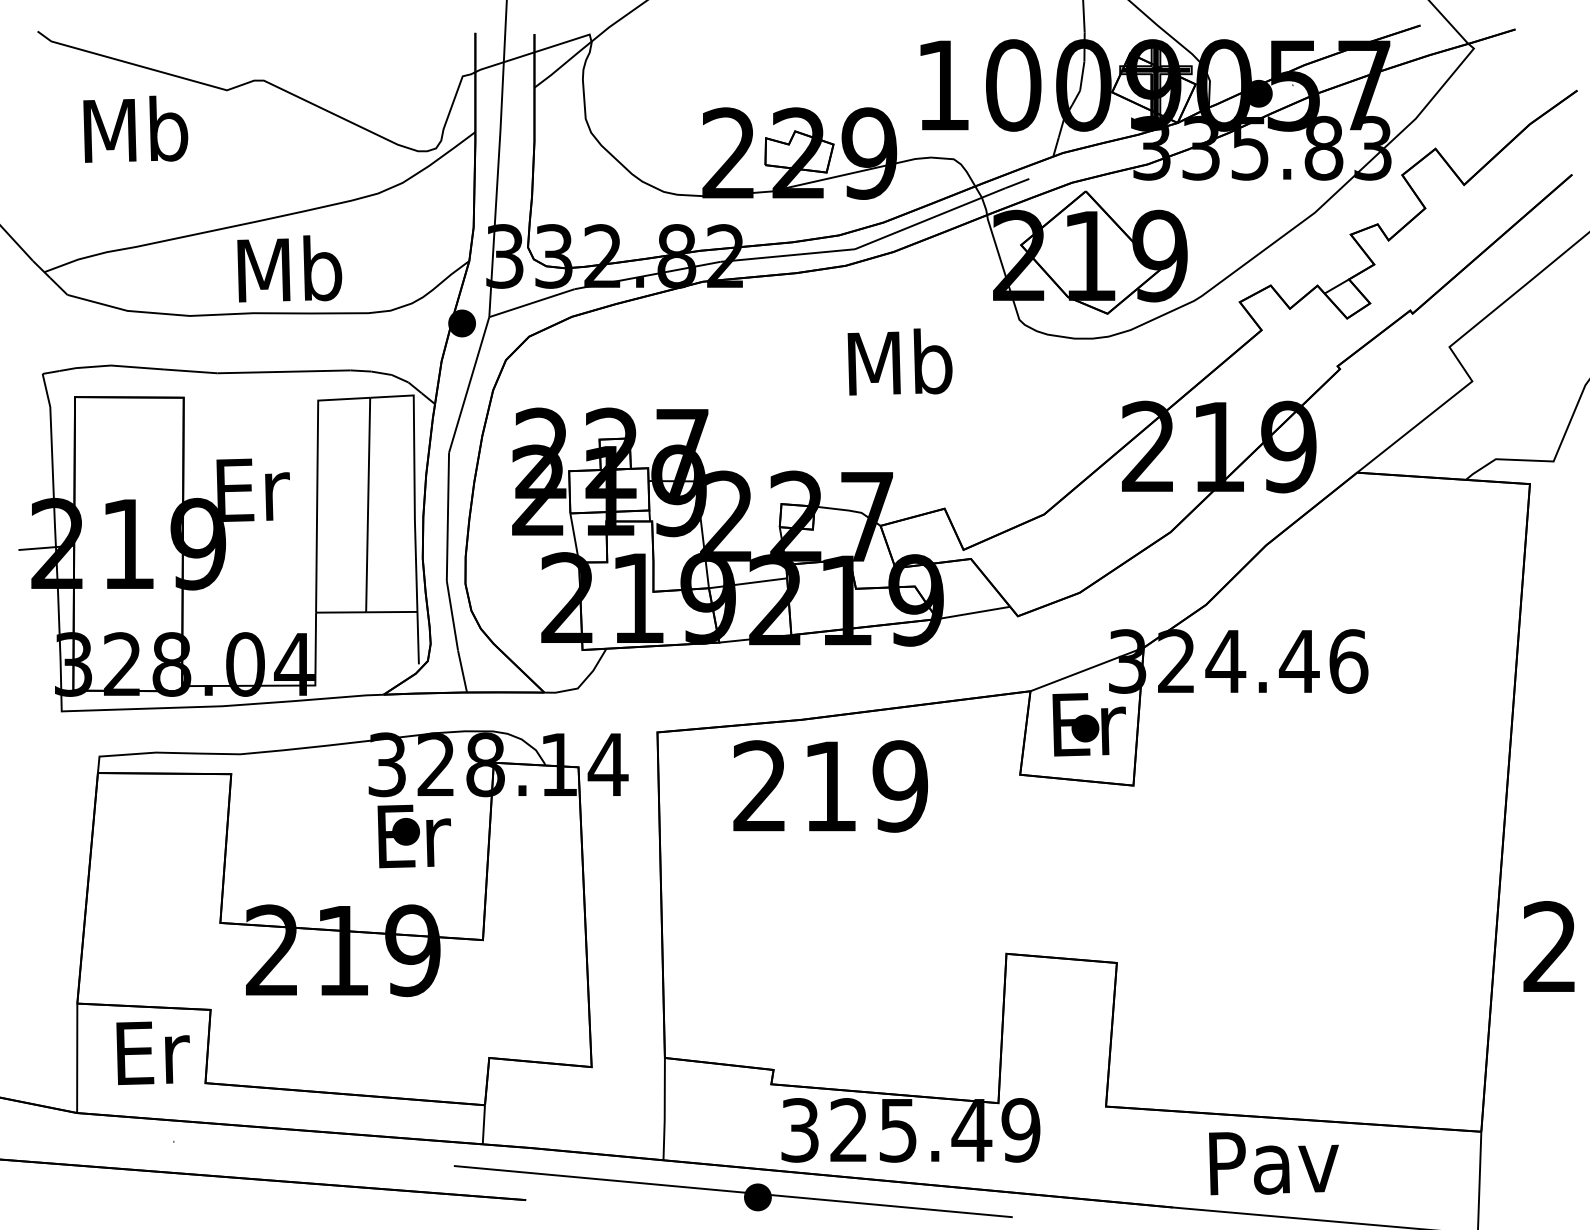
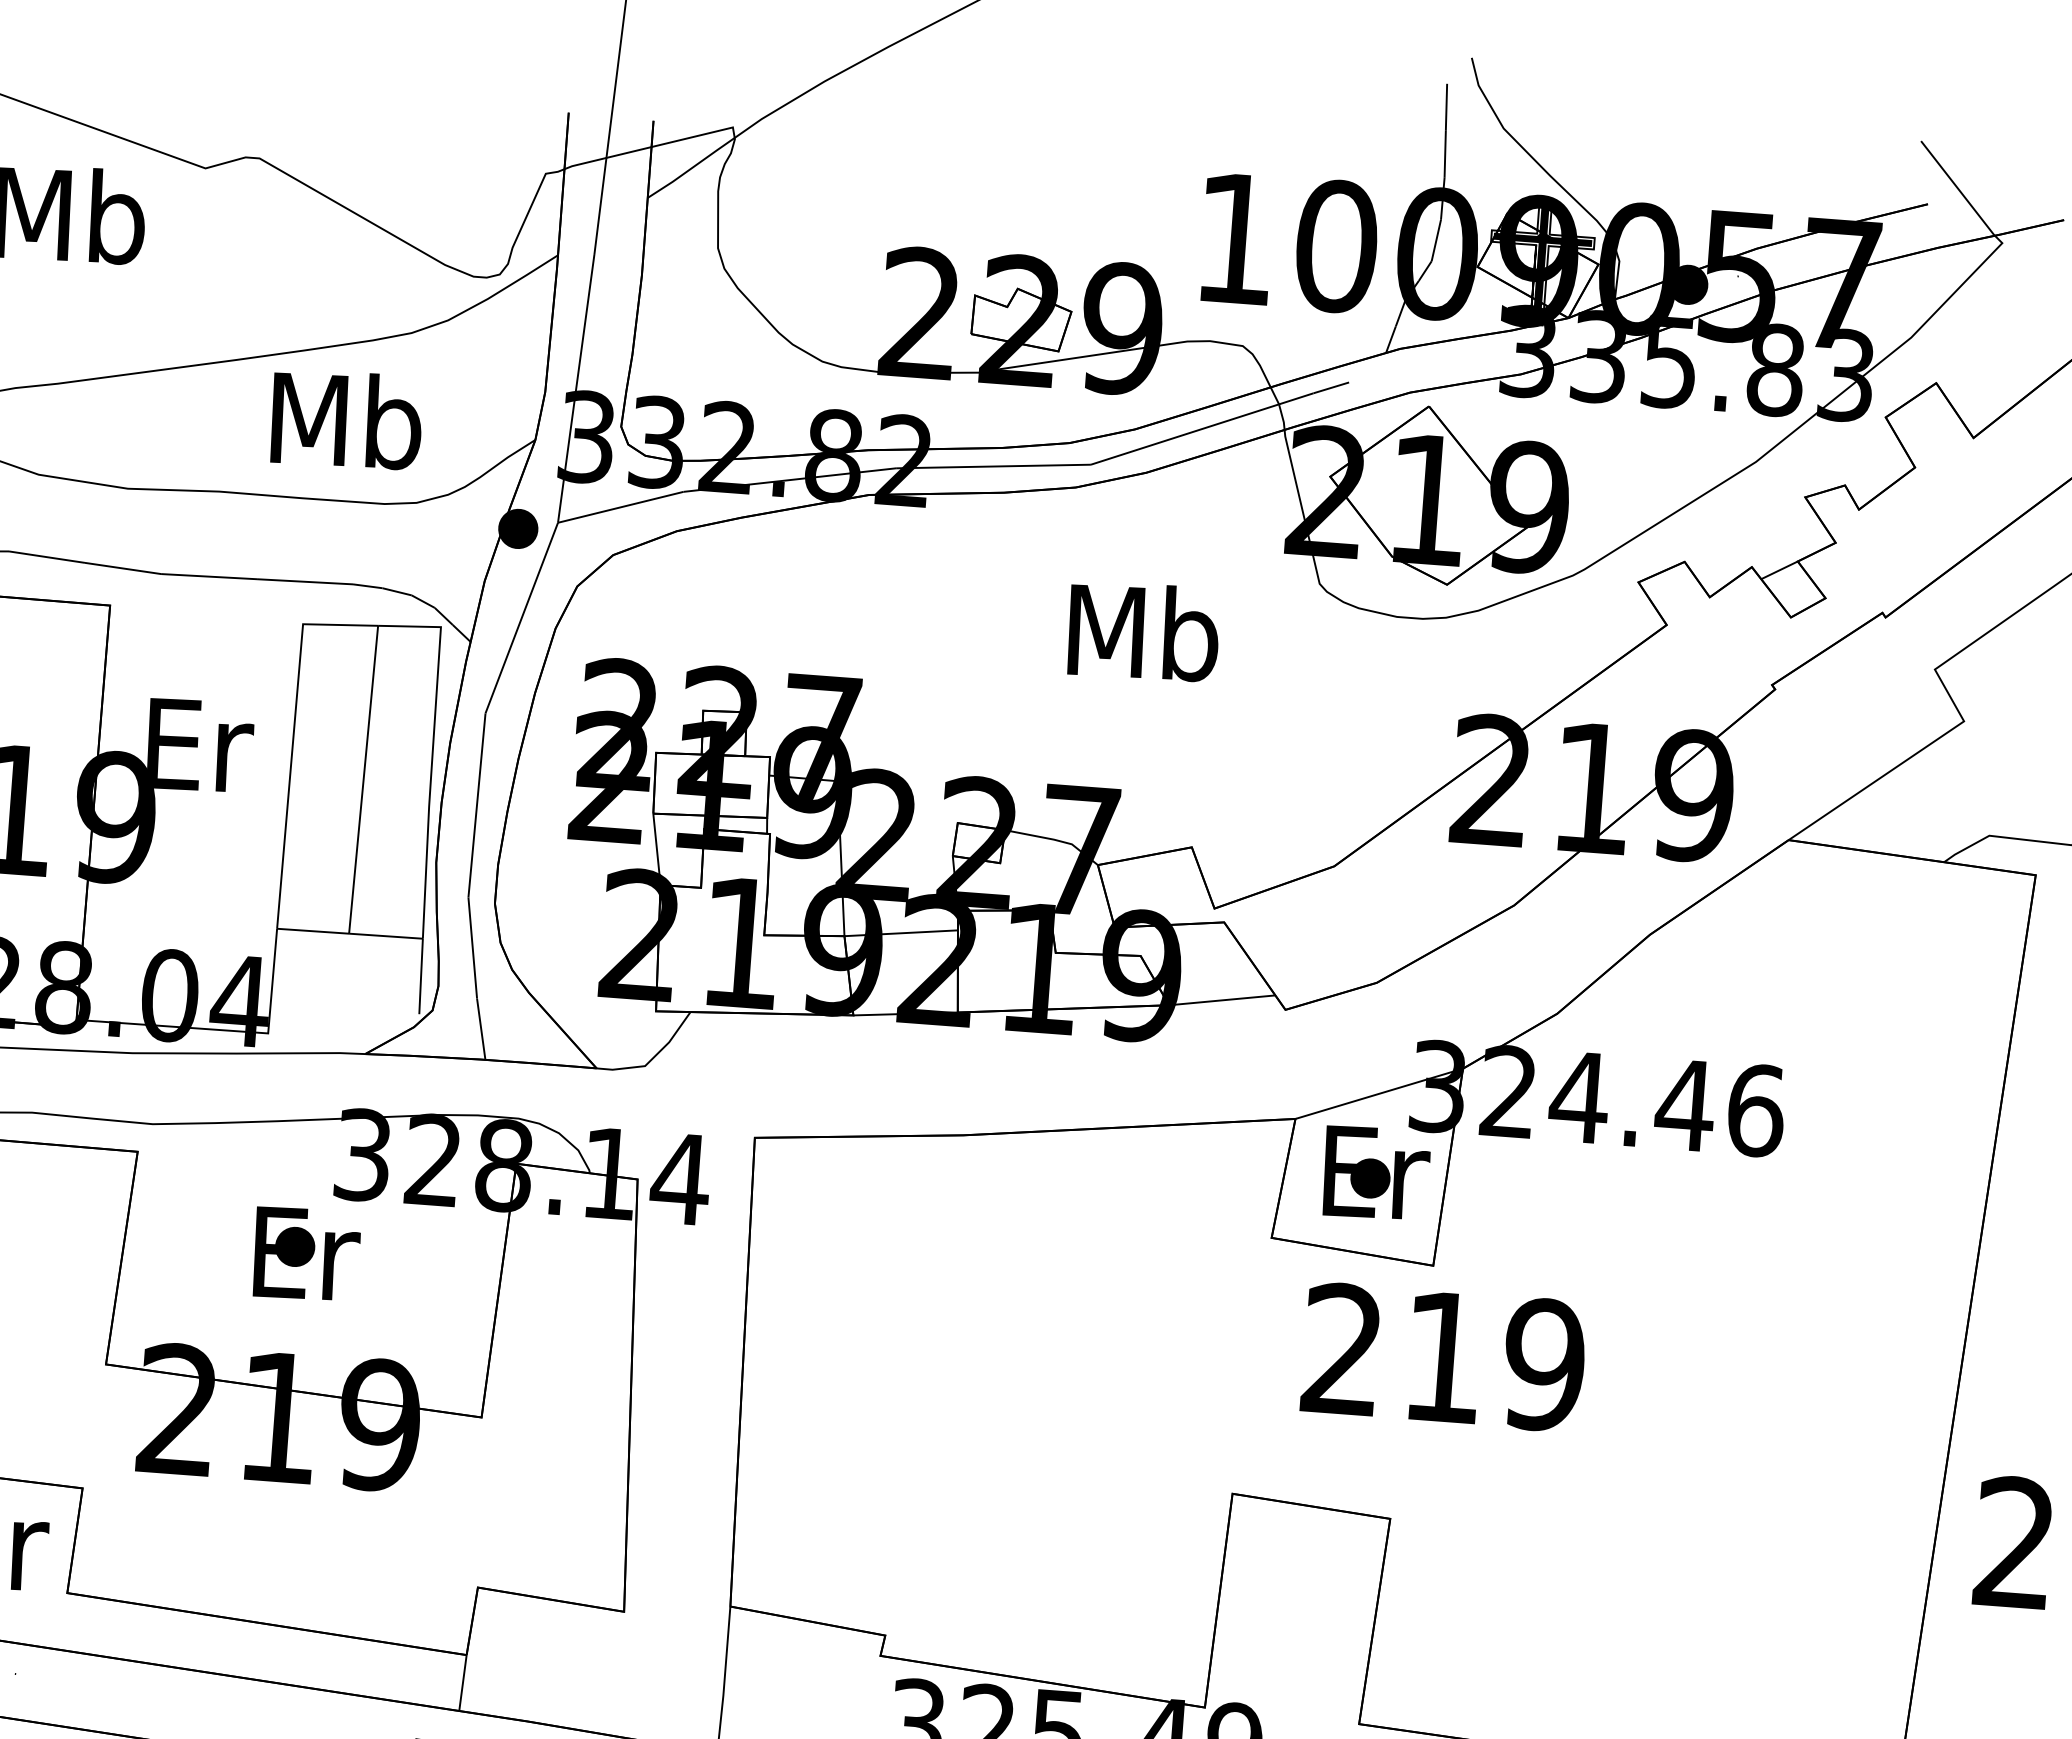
text: (289, 268) -> (346, 419), moved
text: (830, 786) -> (1443, 1357), moved
text: (414, 836) -> (306, 1254), moved

